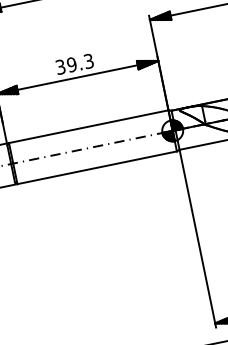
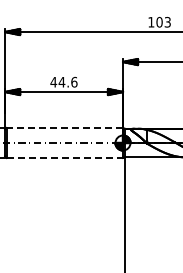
text: (73, 63) -> (63, 81), 39.3 -> 44.6
line: (88, 127) -> (64, 128), solid -> dashed
line: (97, 166) -> (65, 157), solid -> dashed

